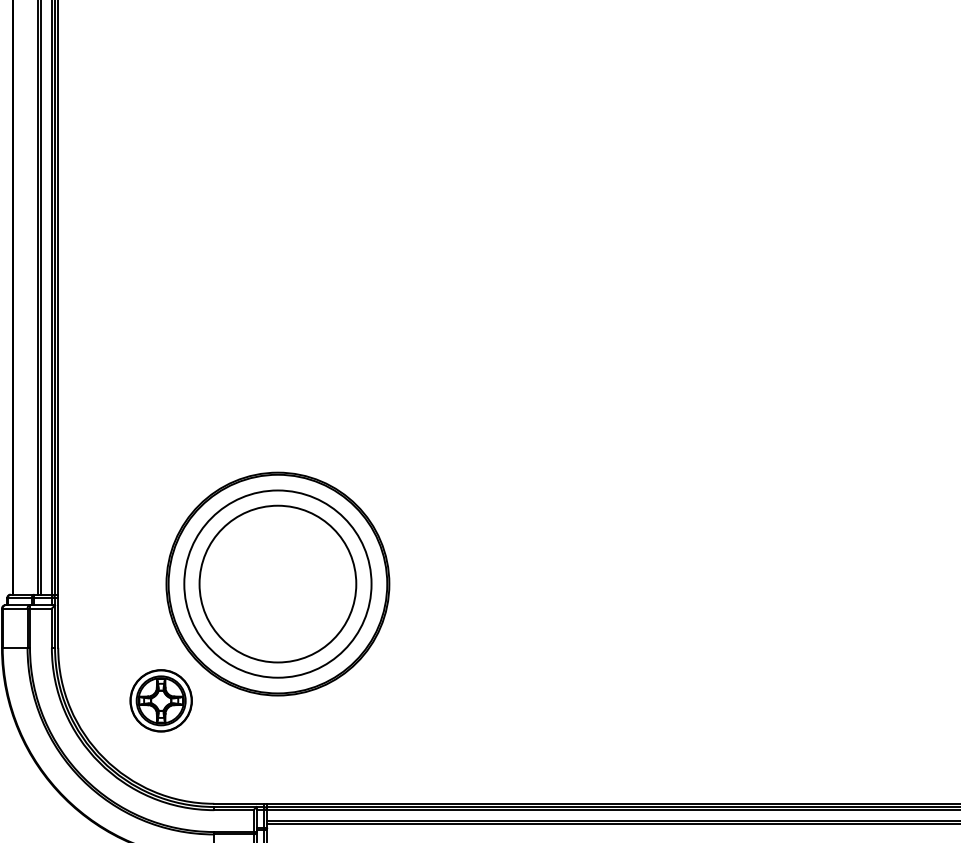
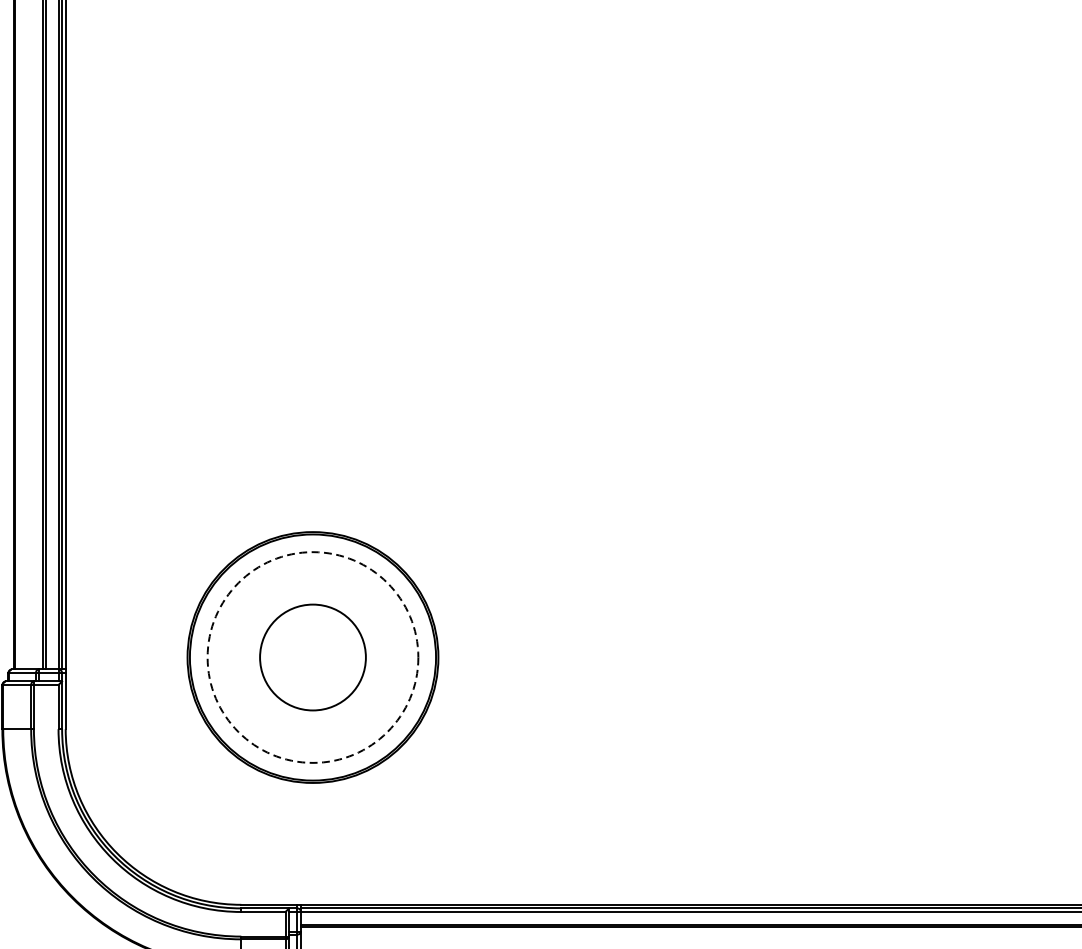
circle: (277, 583) -> (312, 656), size x0.6
circle: (277, 583) -> (312, 656), solid -> dashed
part: (160, 700) -> (180, 788), removed

